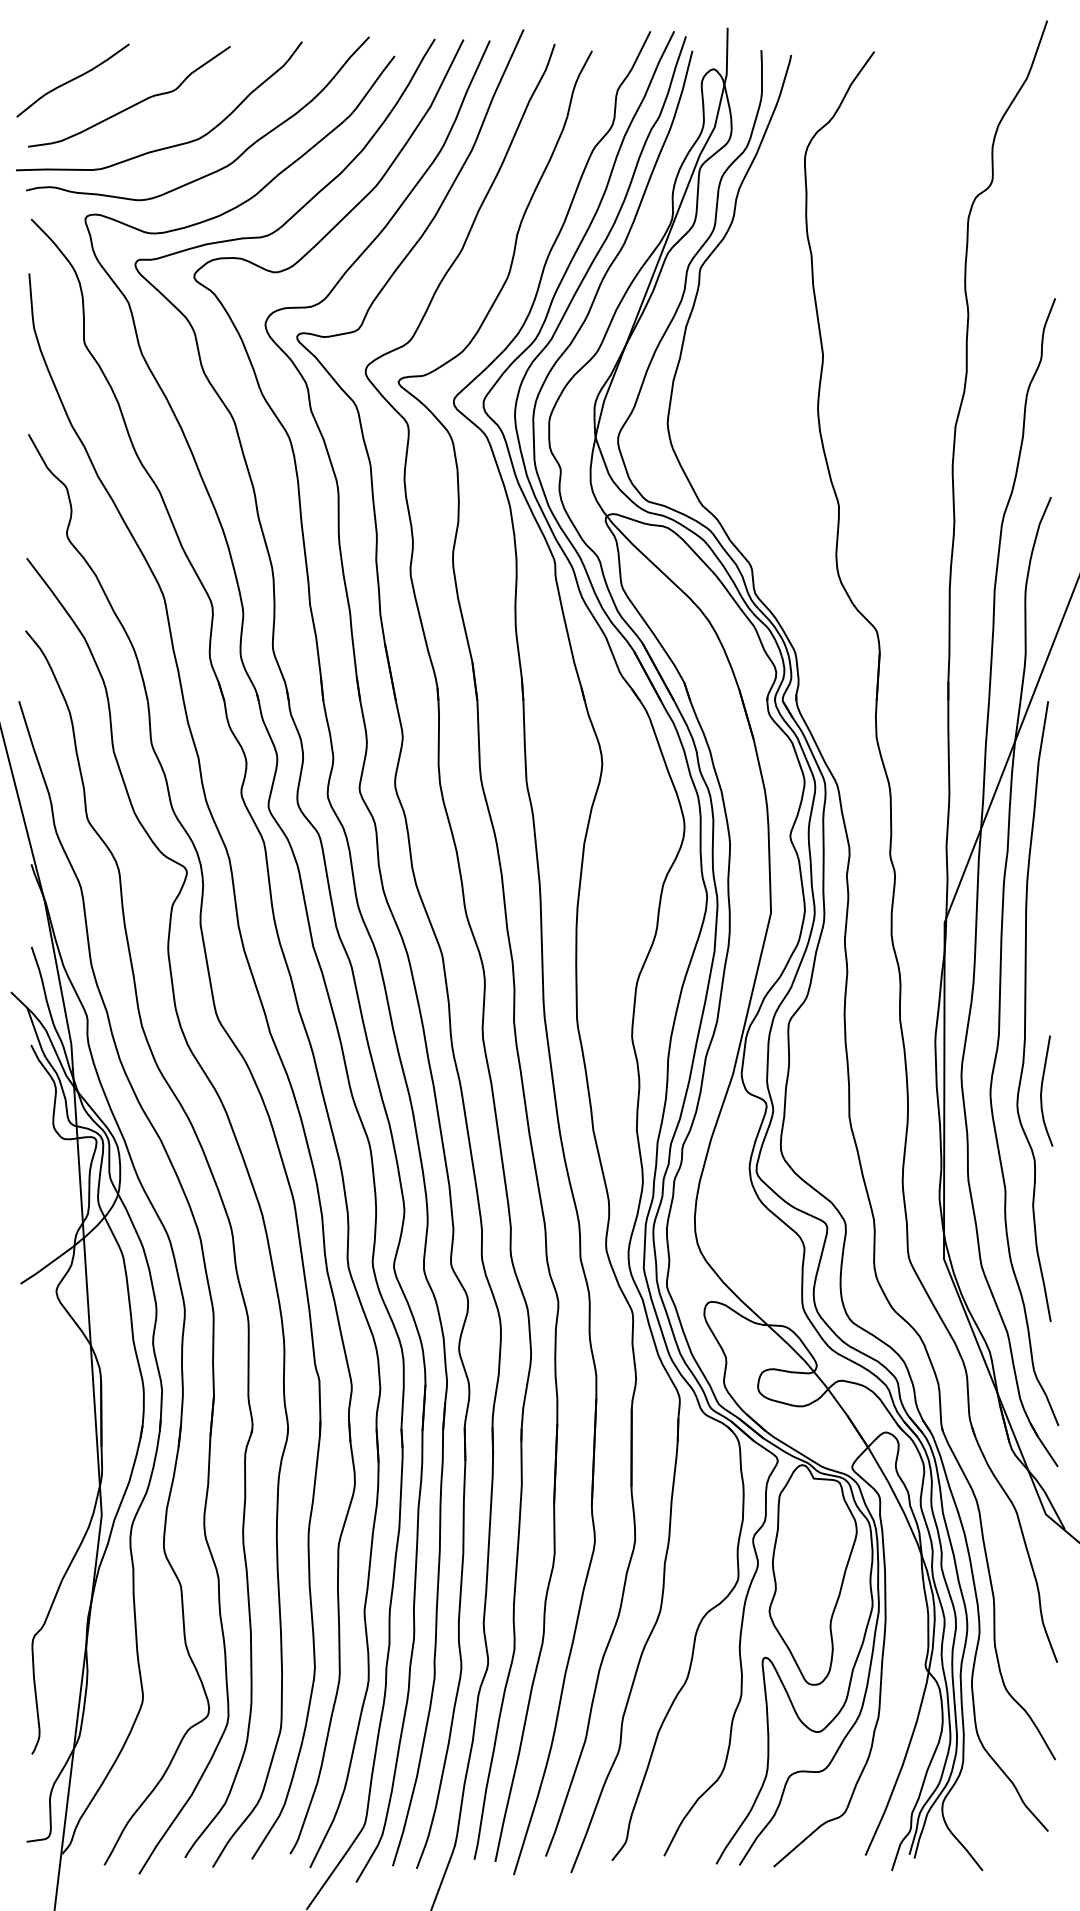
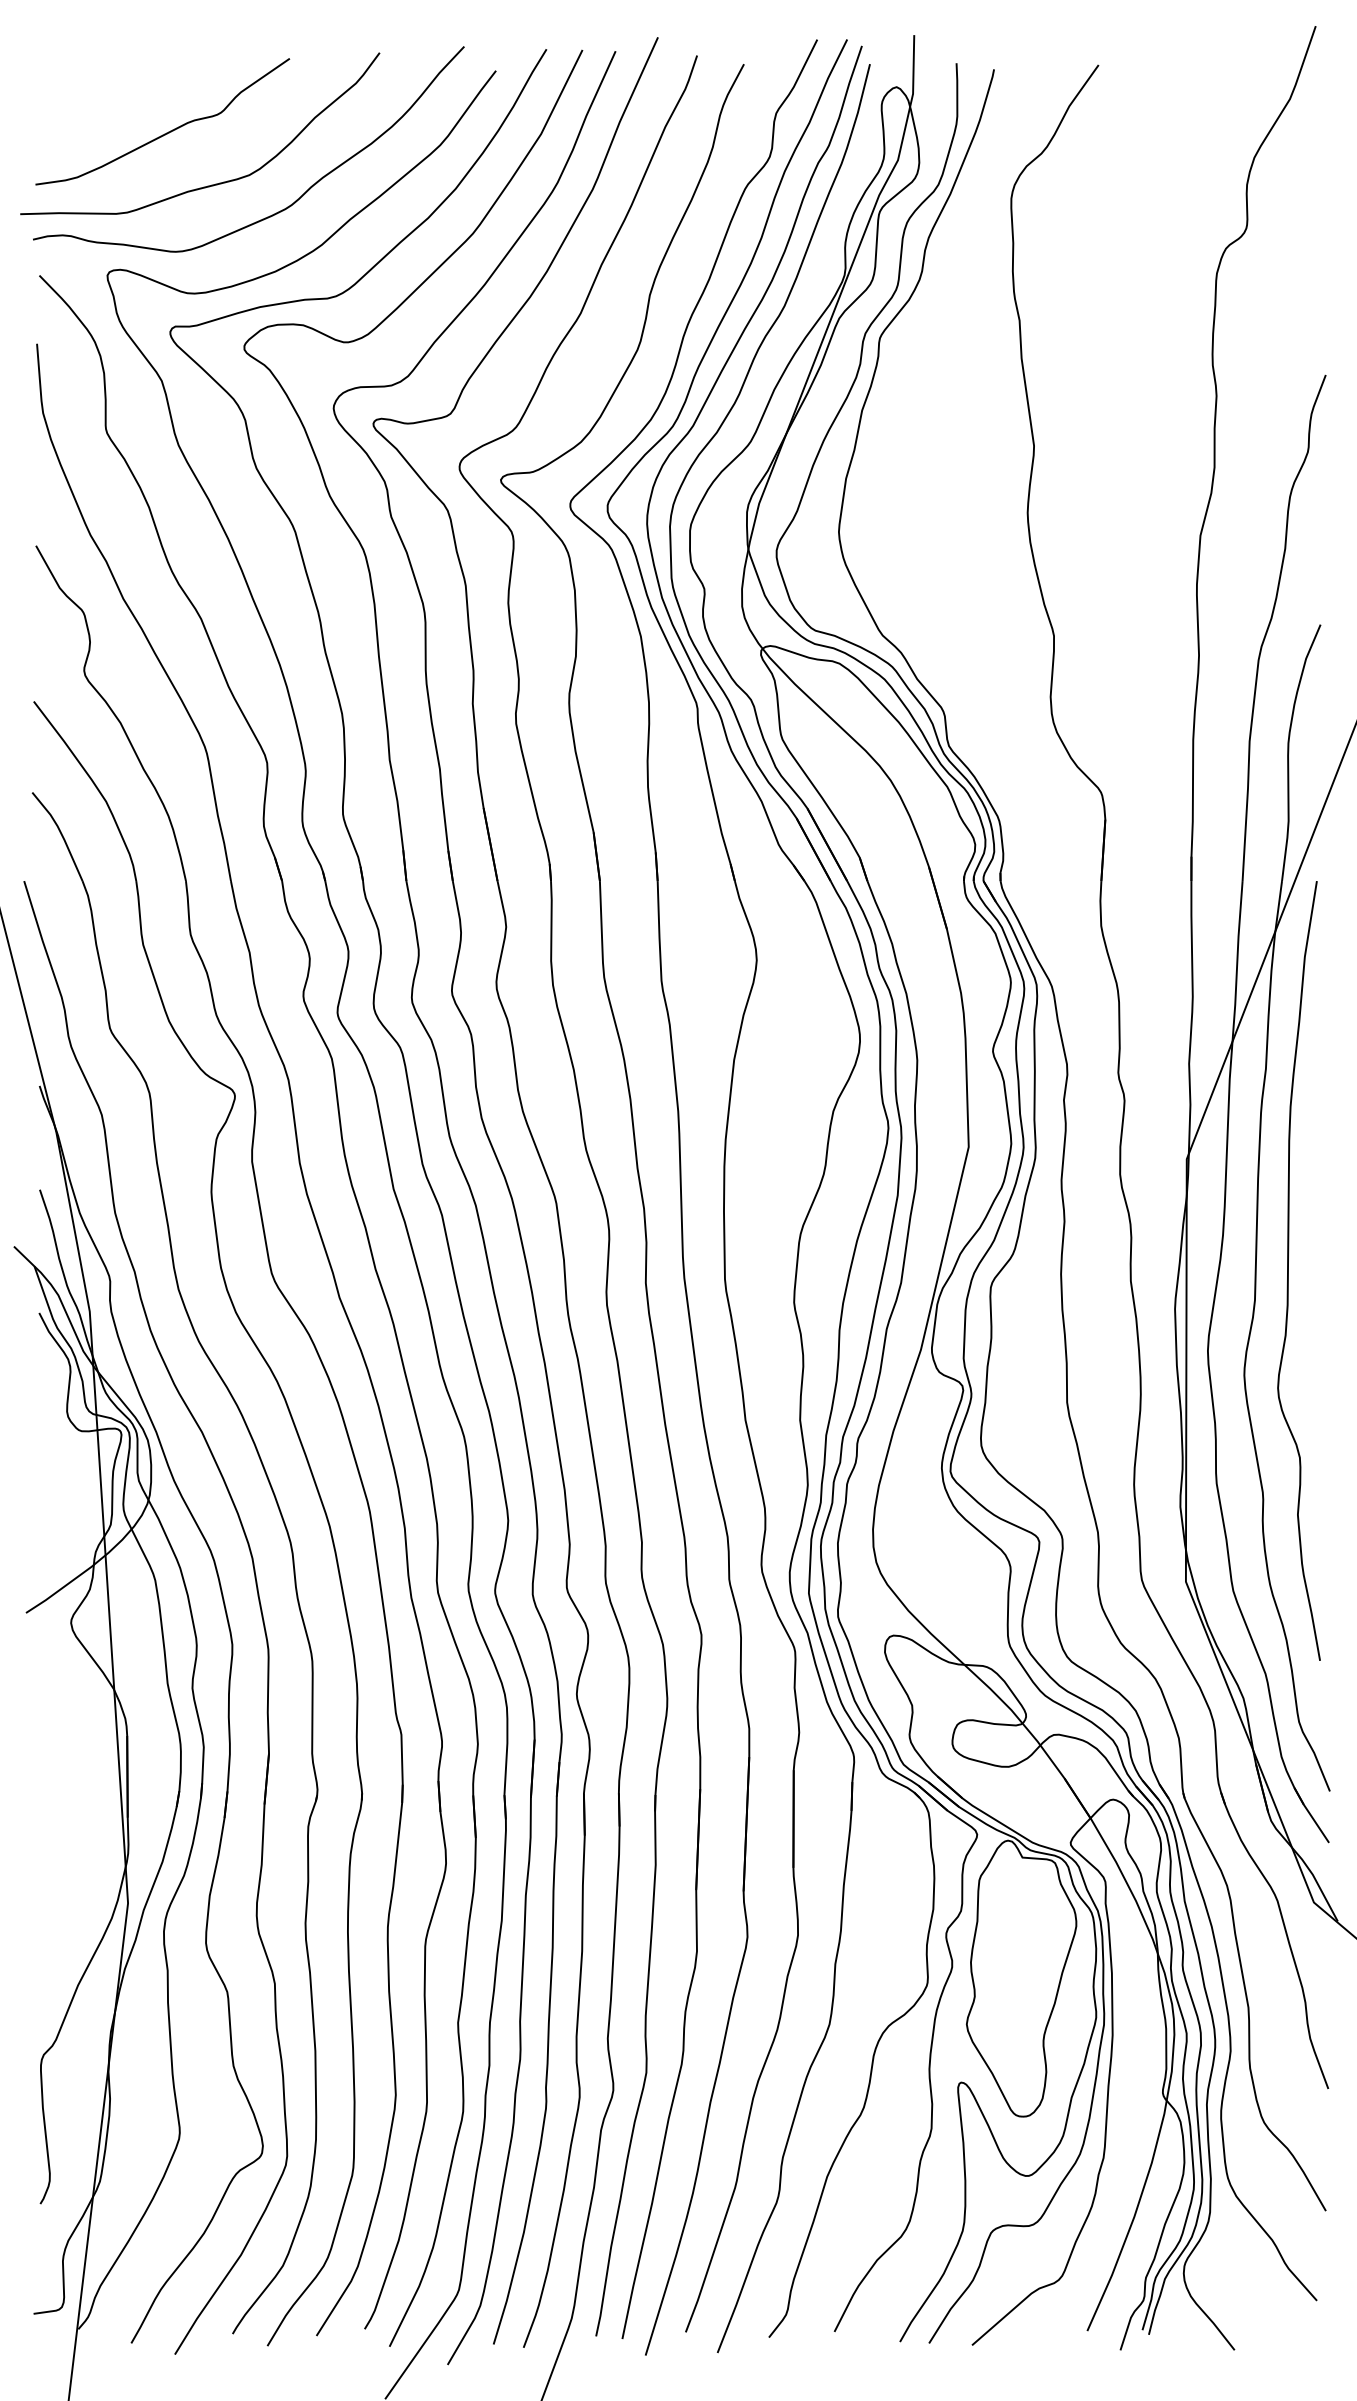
curve: (73, 80) -> (92, 101), removed
curve: (1042, 1090) -> (1309, 1370), removed

